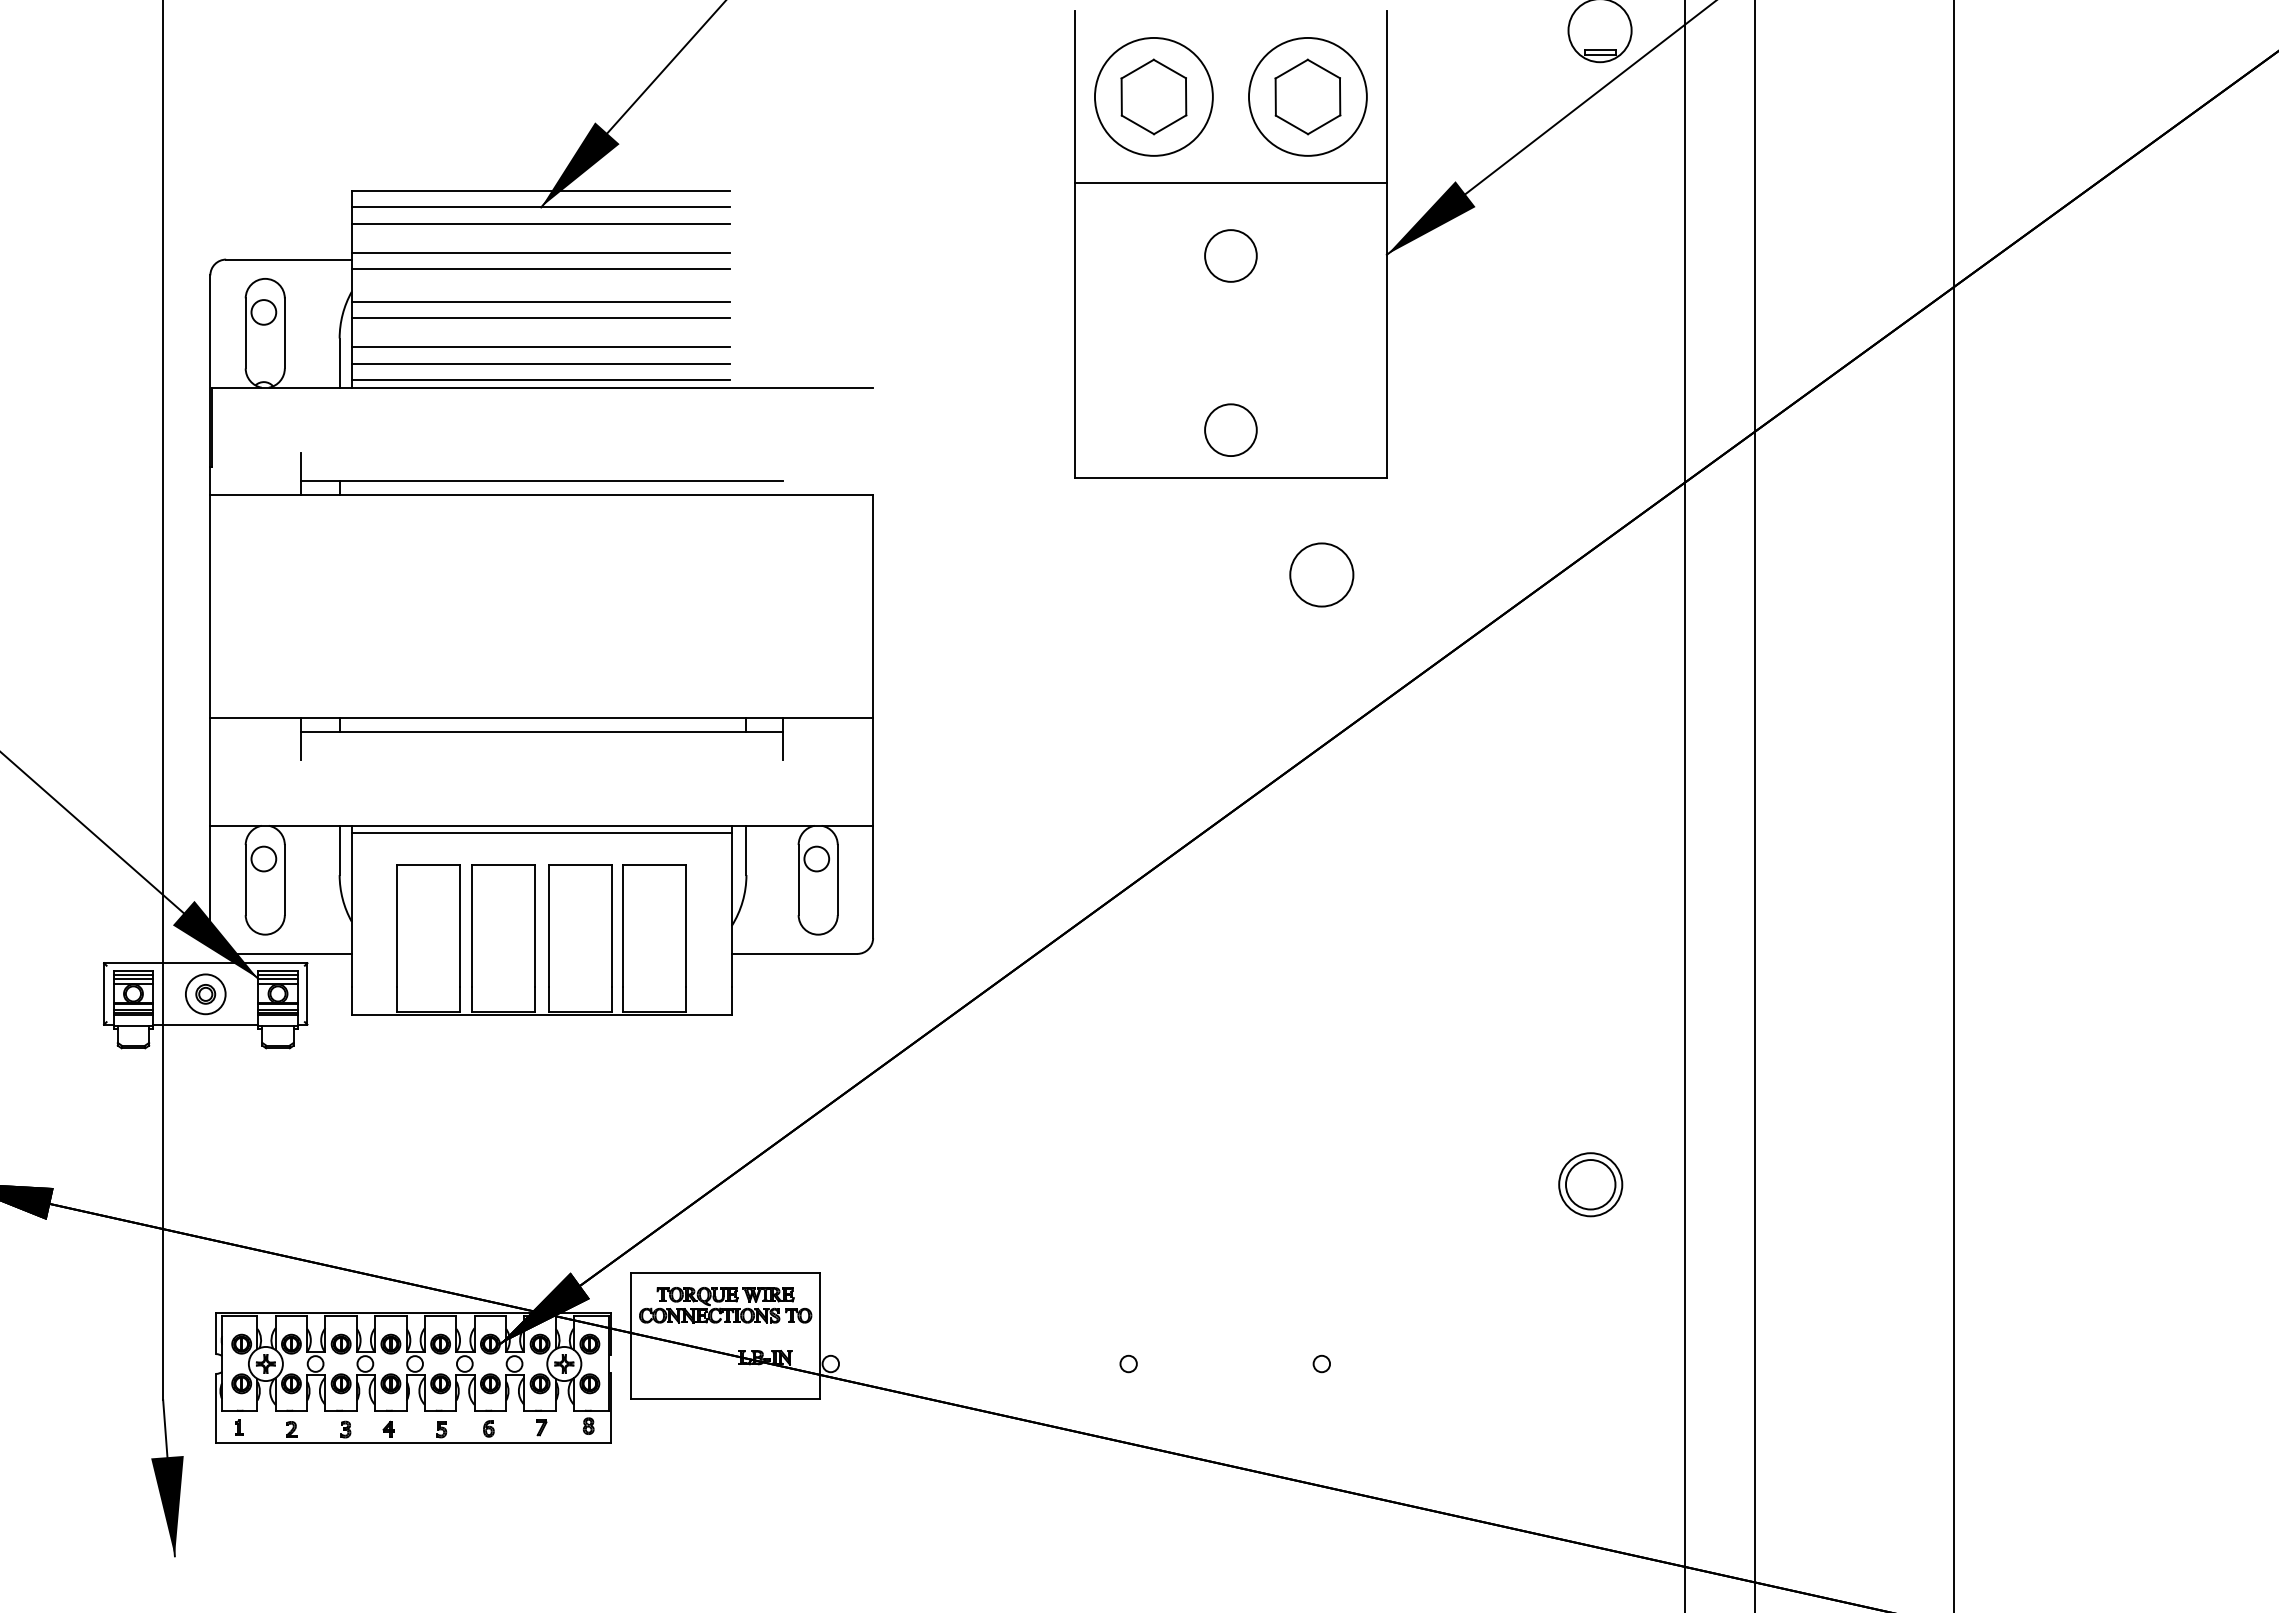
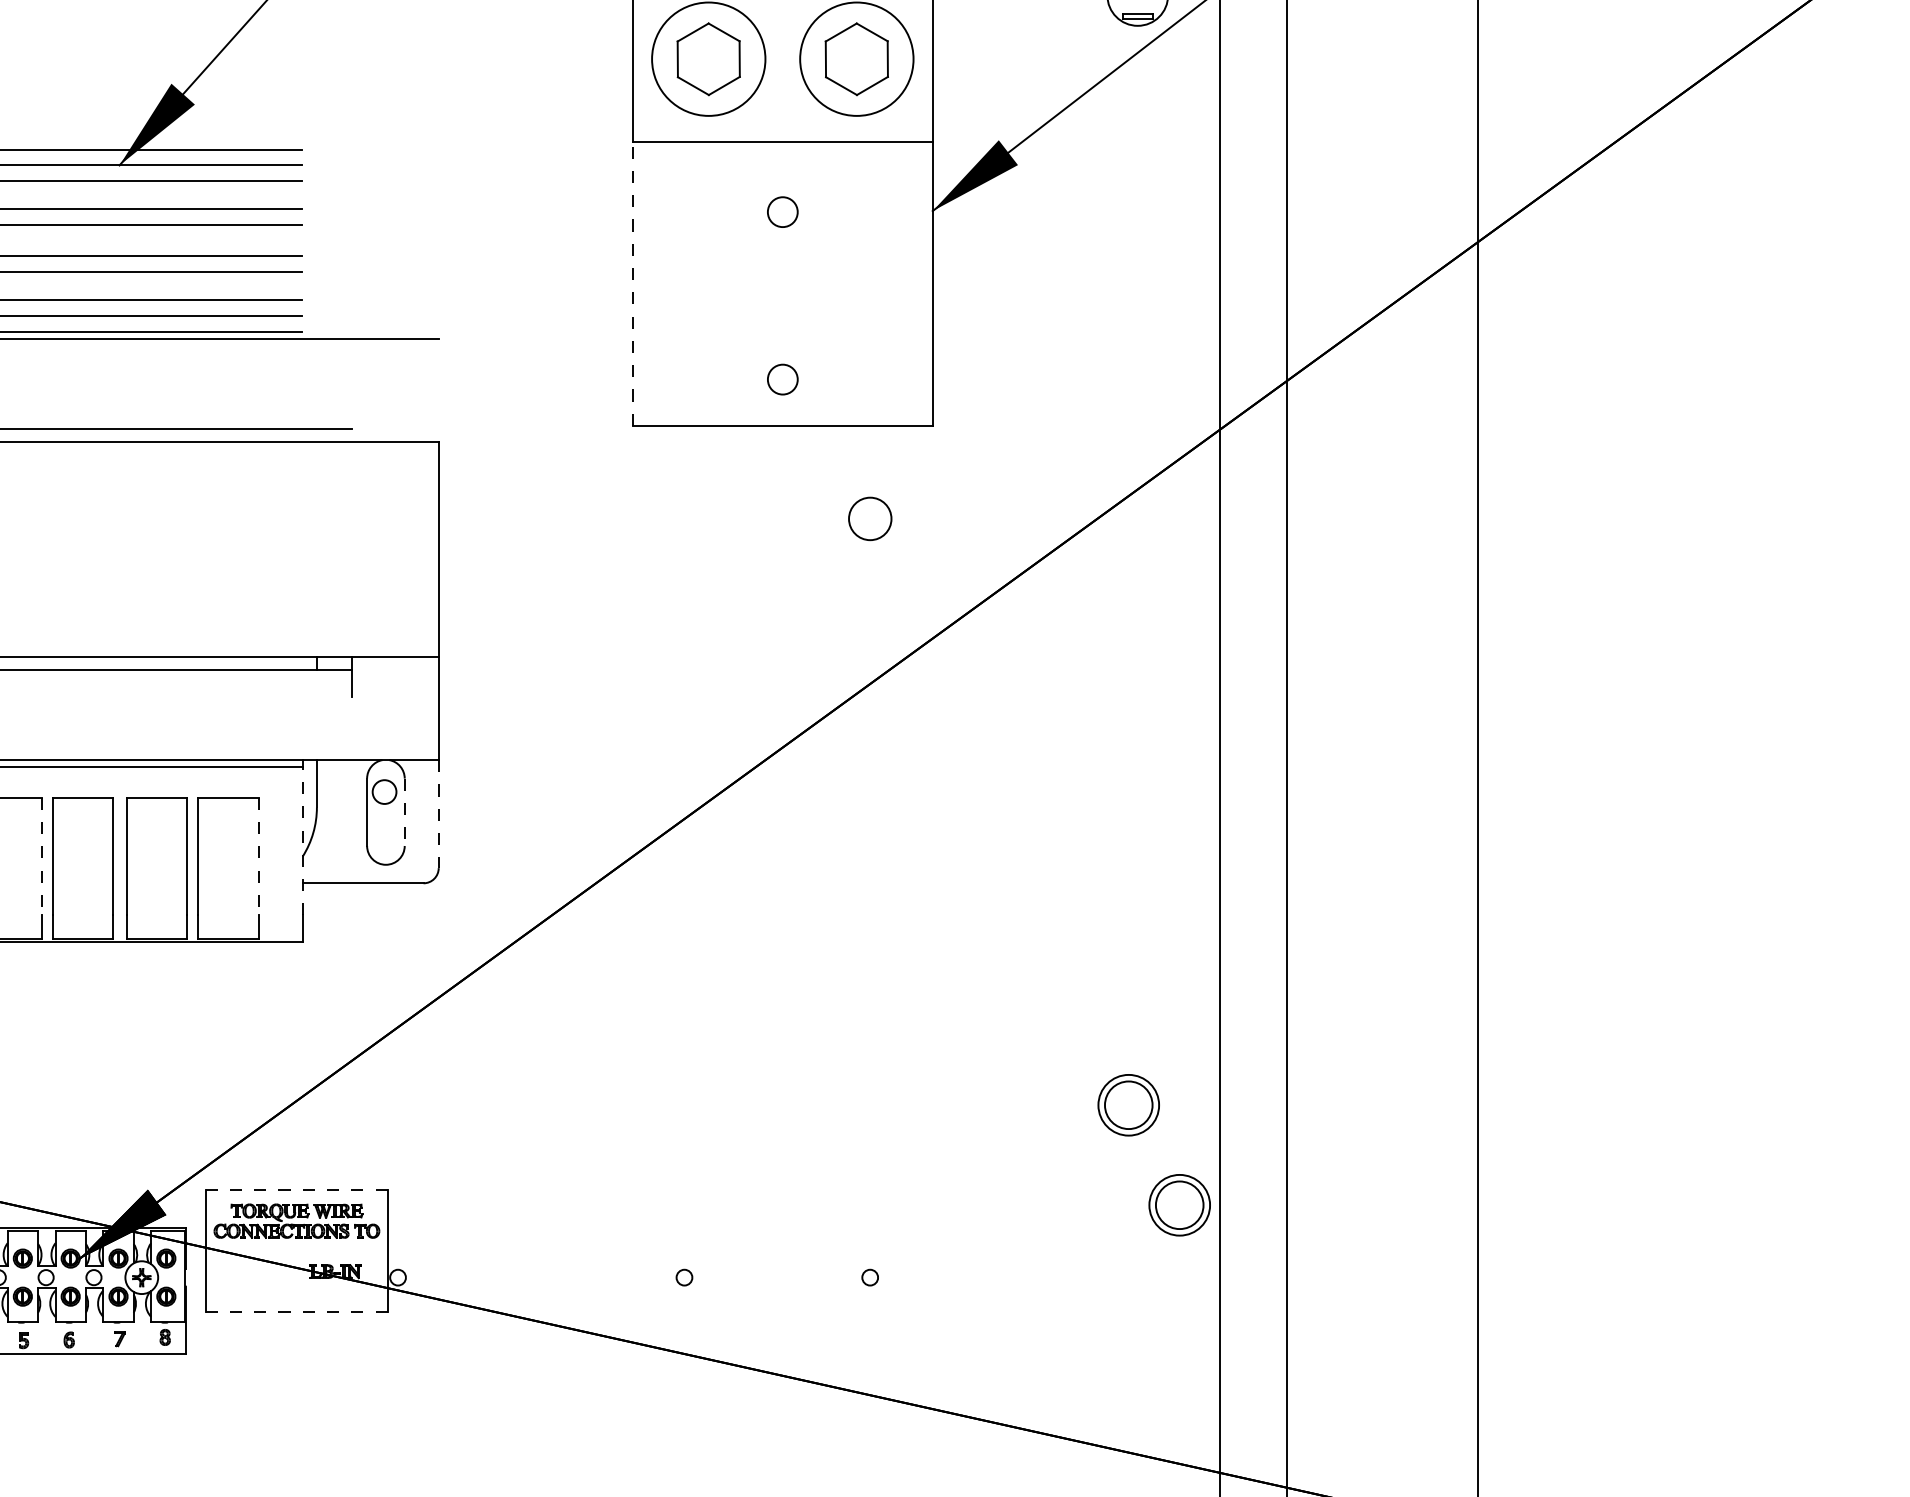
circle: (1230, 255) -> (782, 211), size x0.6
line: (1075, 330) -> (633, 283), solid -> dashed
circle: (1230, 429) -> (782, 379), size x0.6
circle: (1321, 574) -> (869, 518), size x0.7
line: (837, 880) -> (404, 812), solid -> dashed
line: (873, 882) -> (439, 814), solid -> dashed
line: (731, 909) -> (302, 840), solid -> dashed
line: (460, 926) -> (41, 856), solid -> dashed
line: (686, 926) -> (259, 856), solid -> dashed
line: (725, 1273) -> (296, 1190), solid -> dashed
part: (1643, 1288) -> (1179, 1205), added
line: (725, 1399) -> (296, 1311), solid -> dashed

